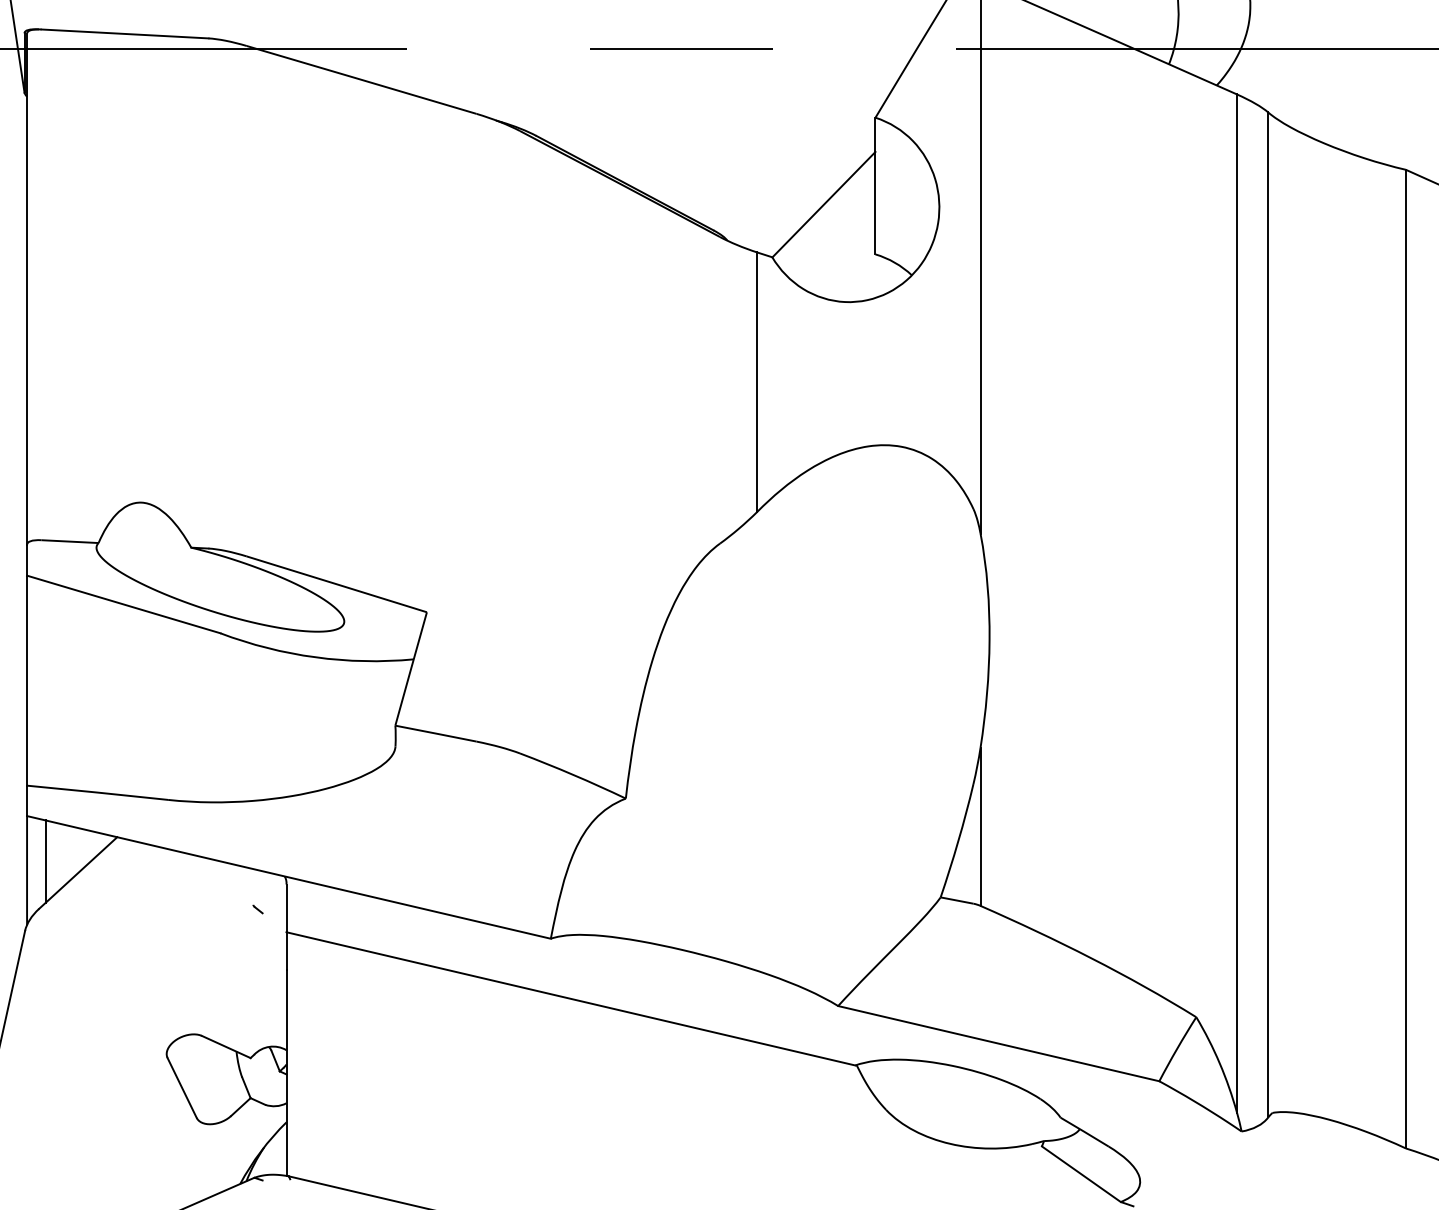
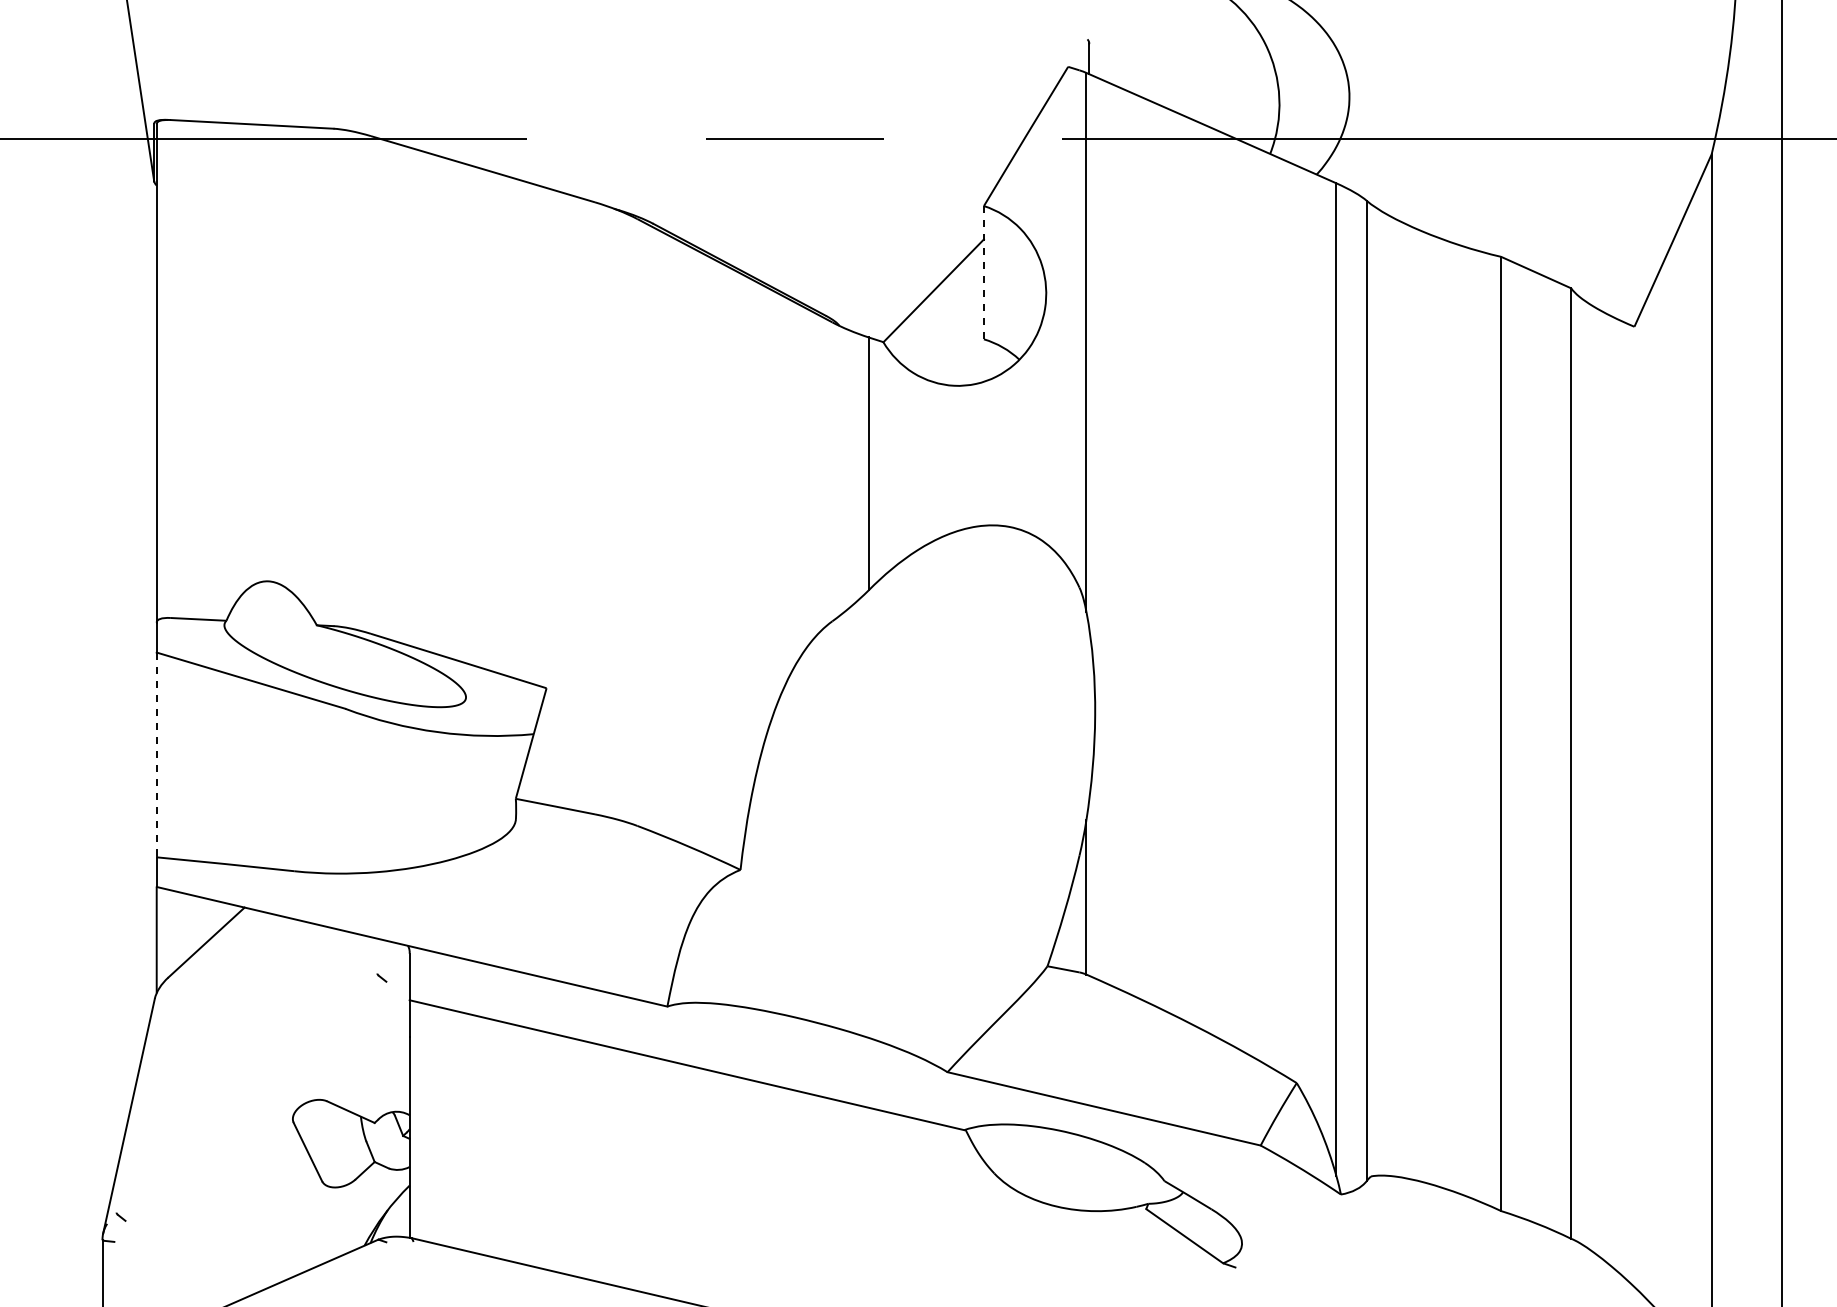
line: (875, 185) -> (983, 272), solid -> dashed
line: (26, 681) -> (156, 755), solid -> dashed
line: (45, 861) -> (174, 931), removed

